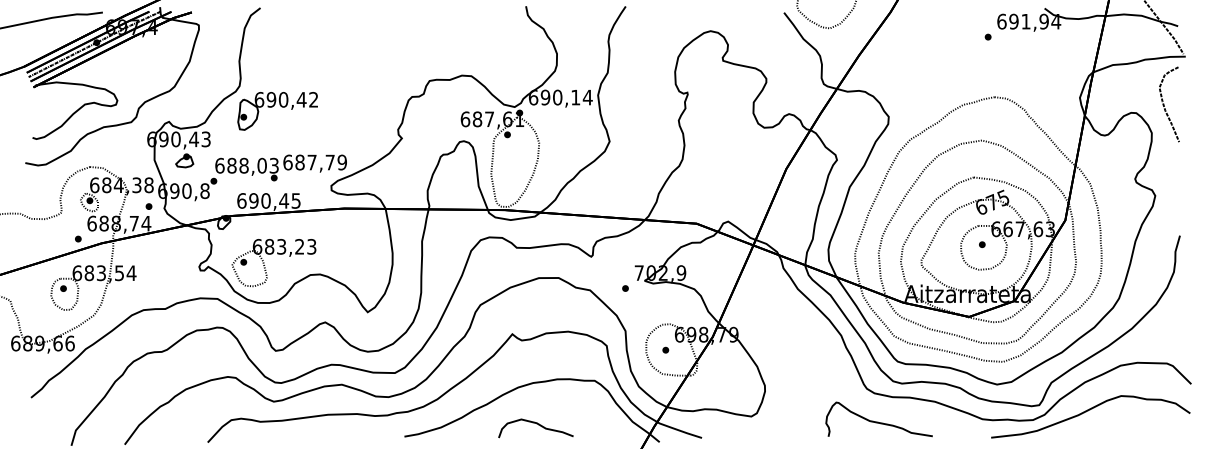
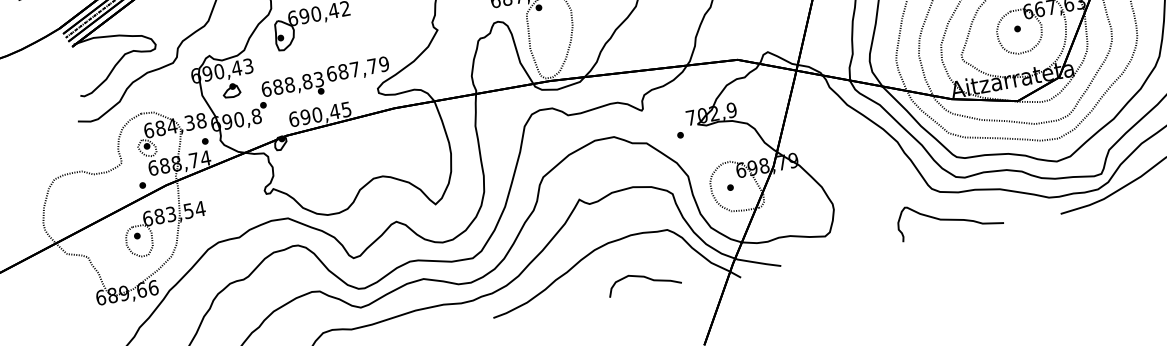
text: (261, 165) -> (306, 81), 688,03 -> 688,83
part: (265, 265) -> (328, 177), removed
curve: (536, 424) -> (643, 277), moved

